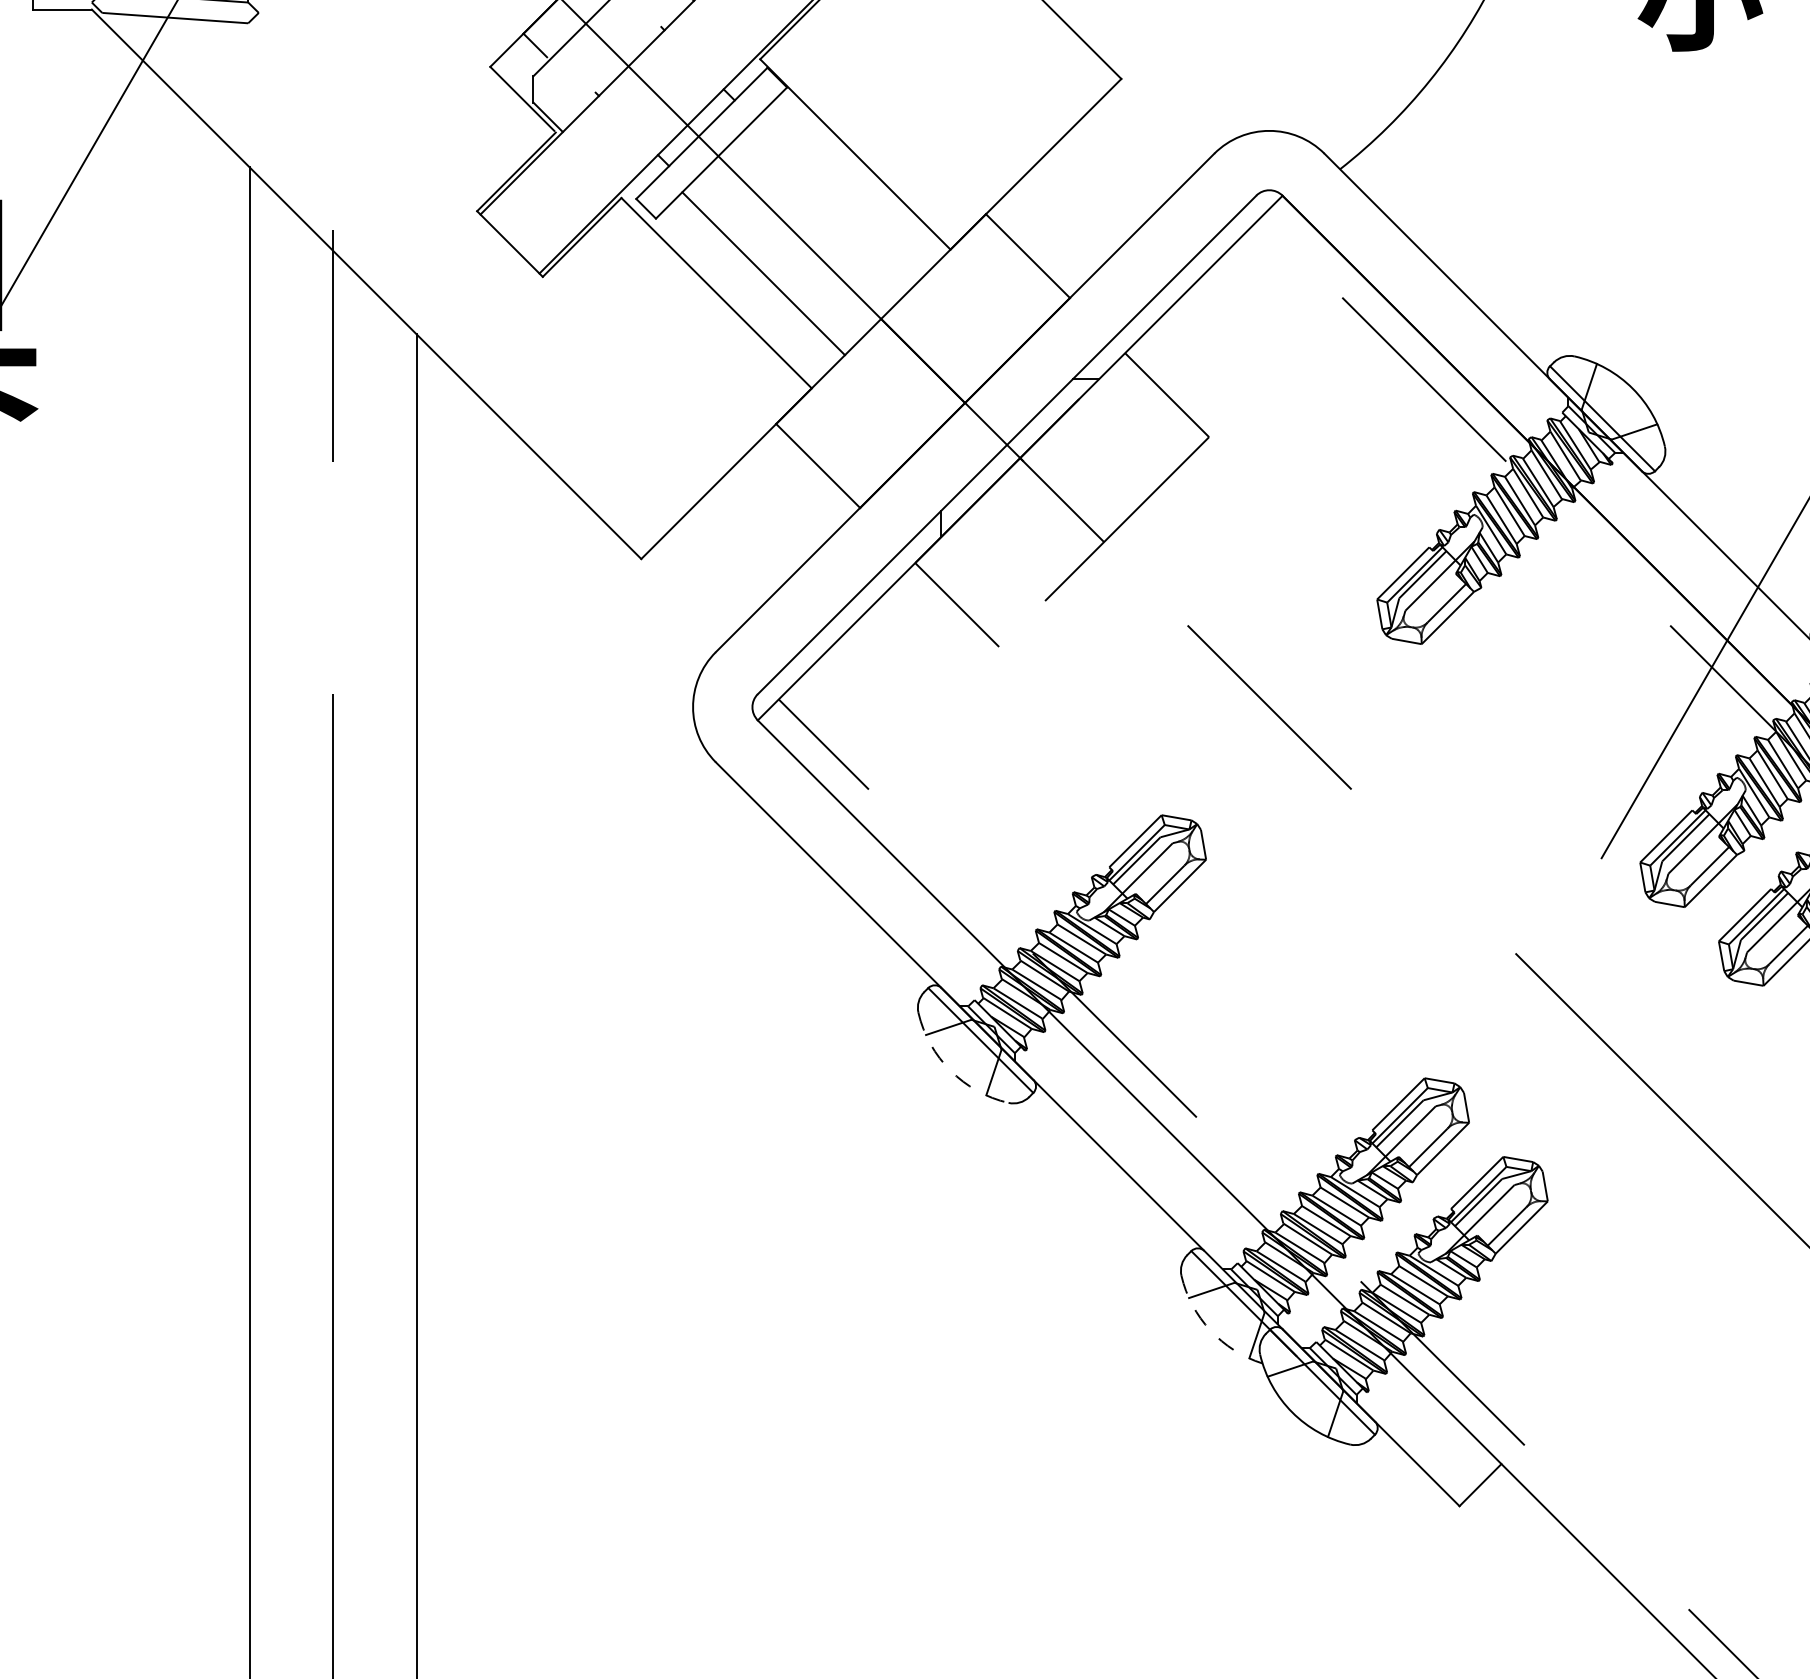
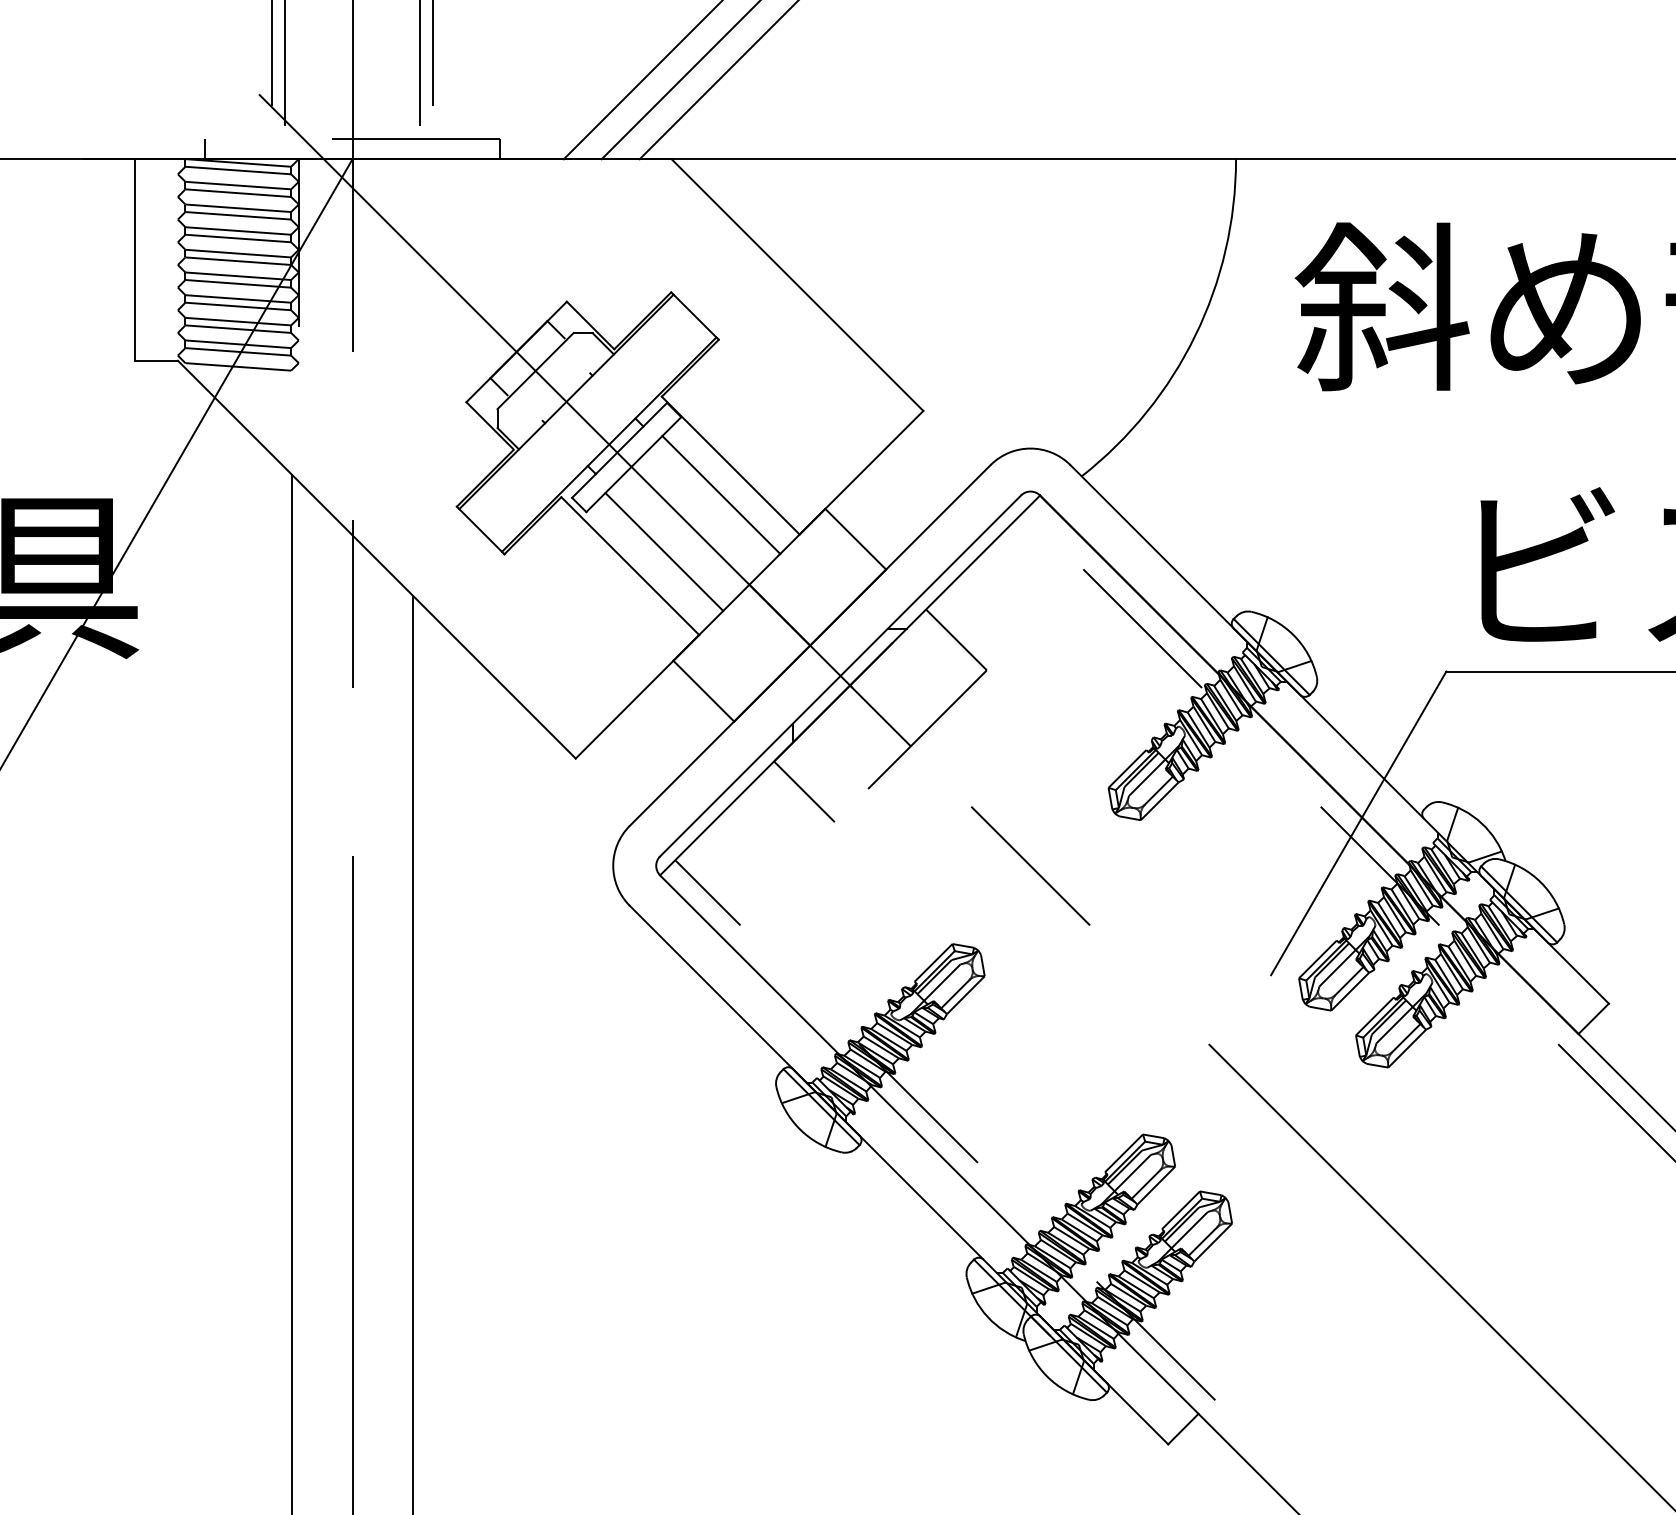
line: (842, 195) -> (721, 495), added
arc: (950, 1071) -> (799, 1129), dashed -> solid
arc: (1209, 1330) -> (987, 1317), dashed -> solid

